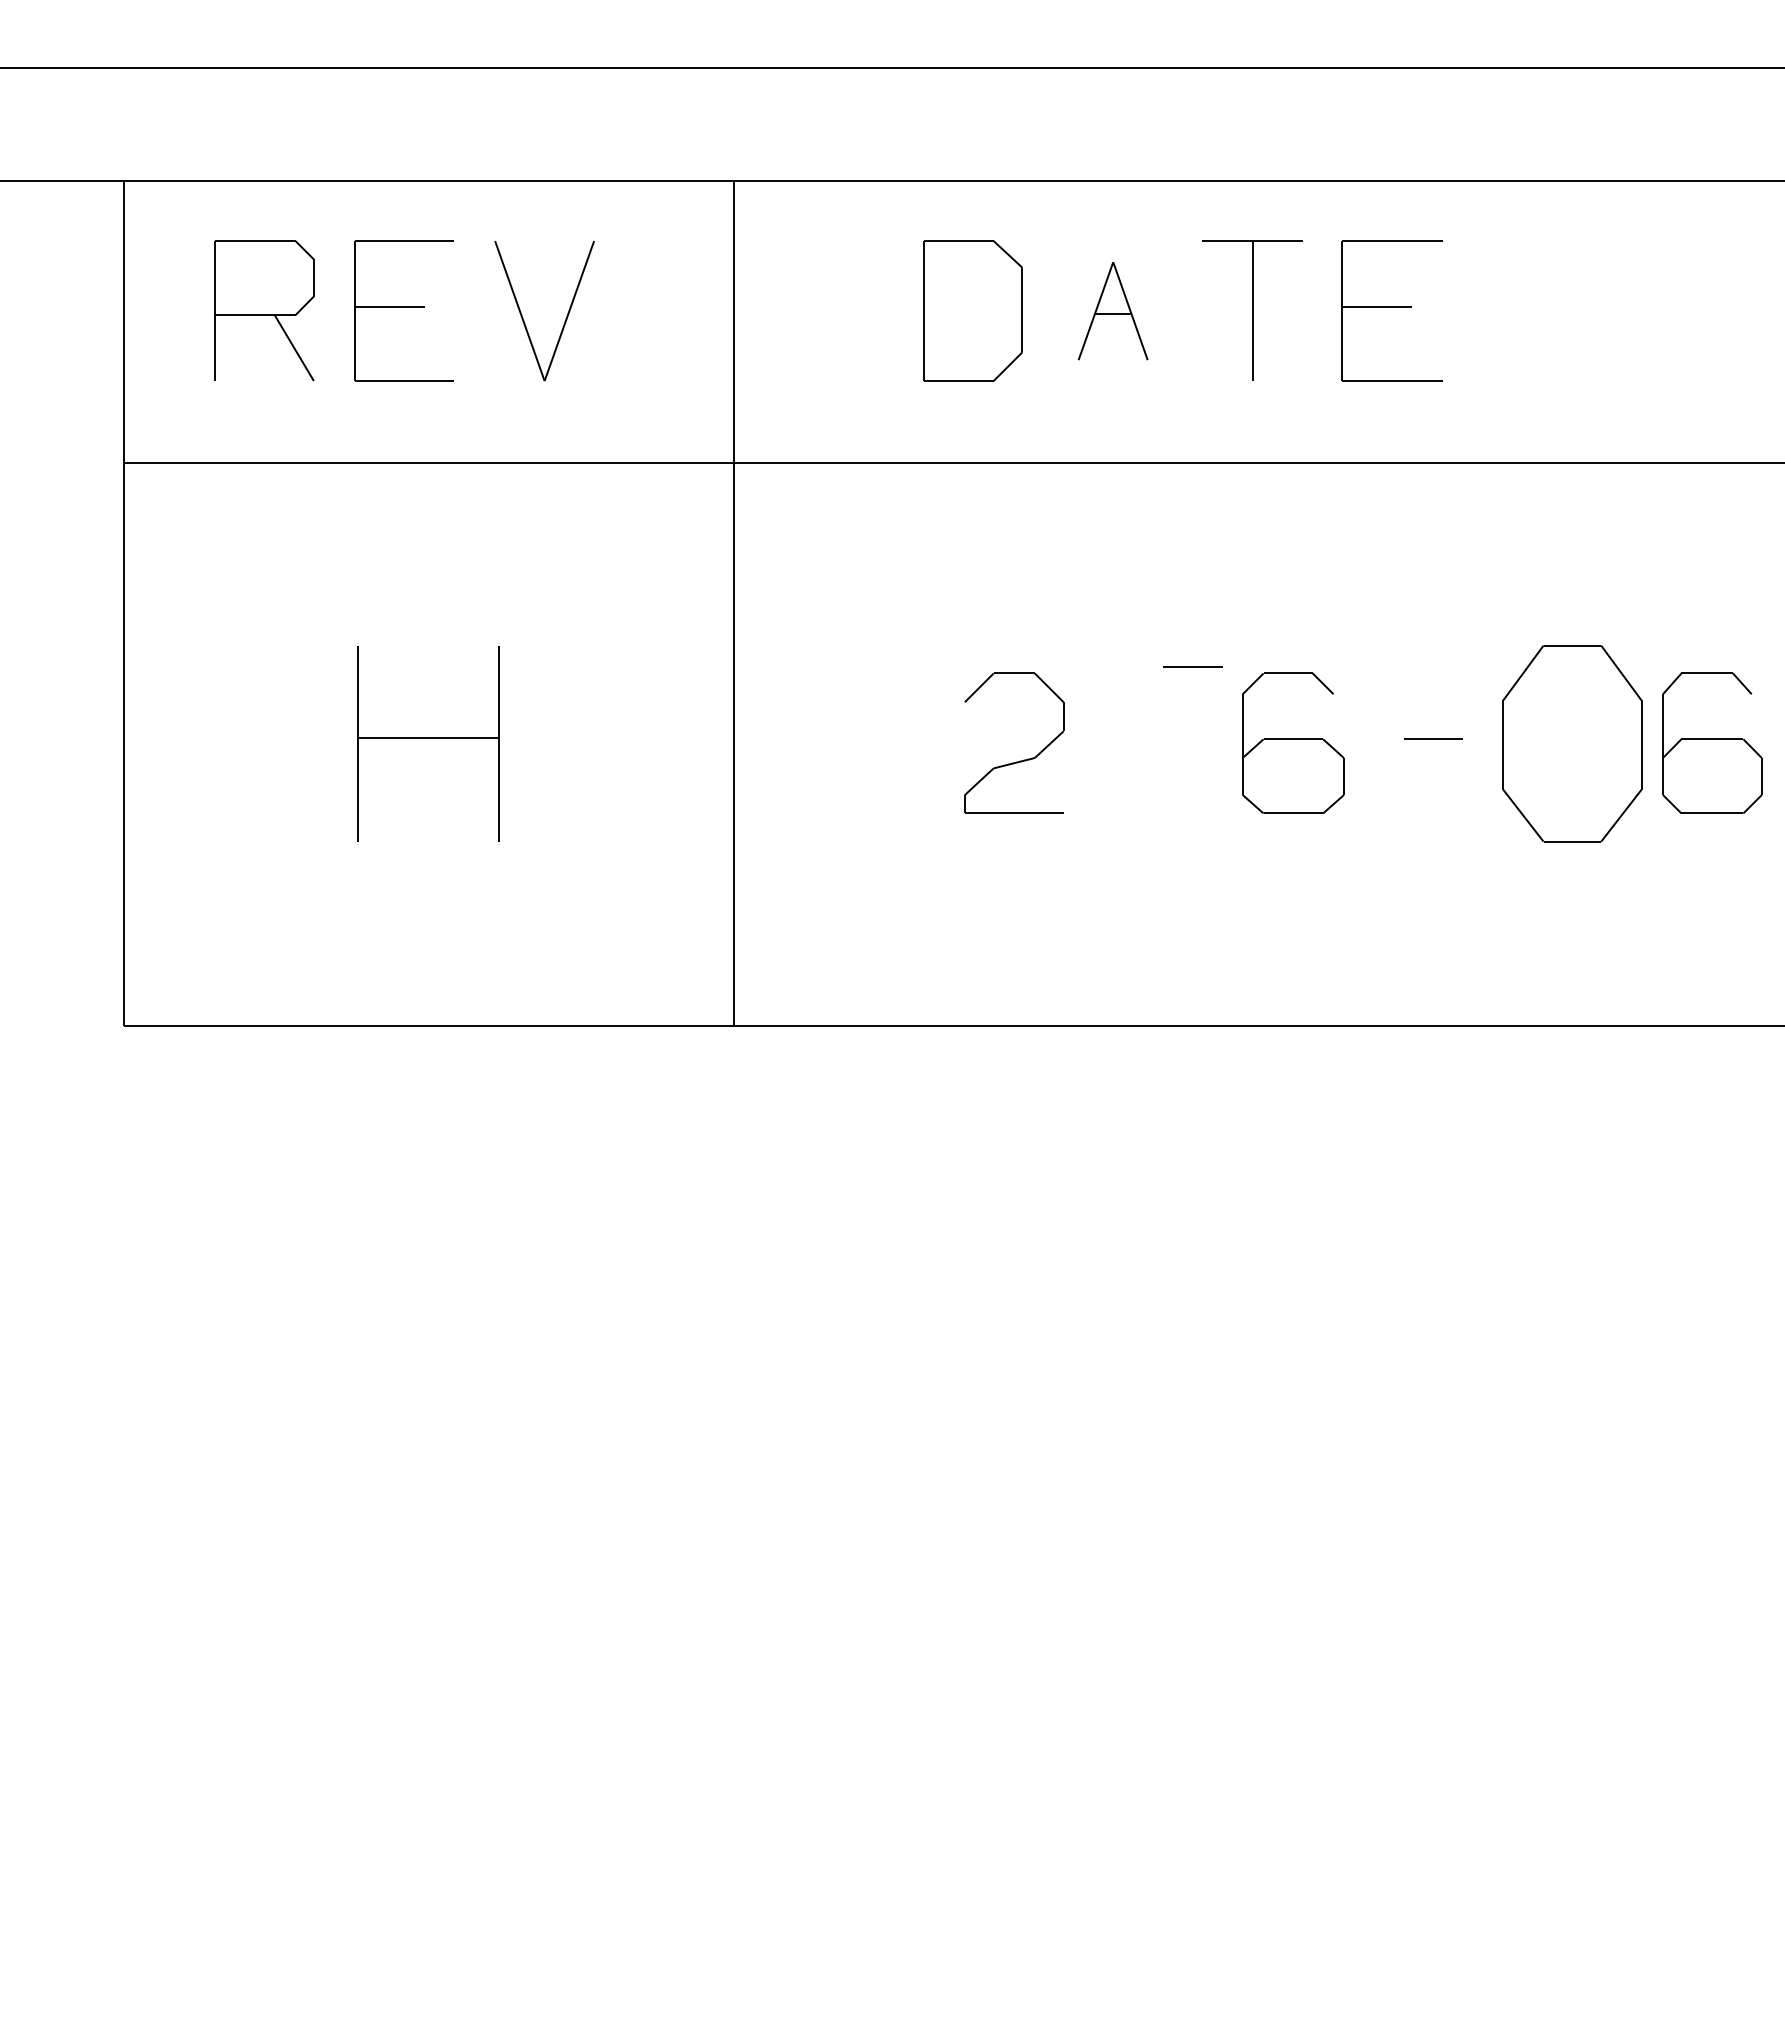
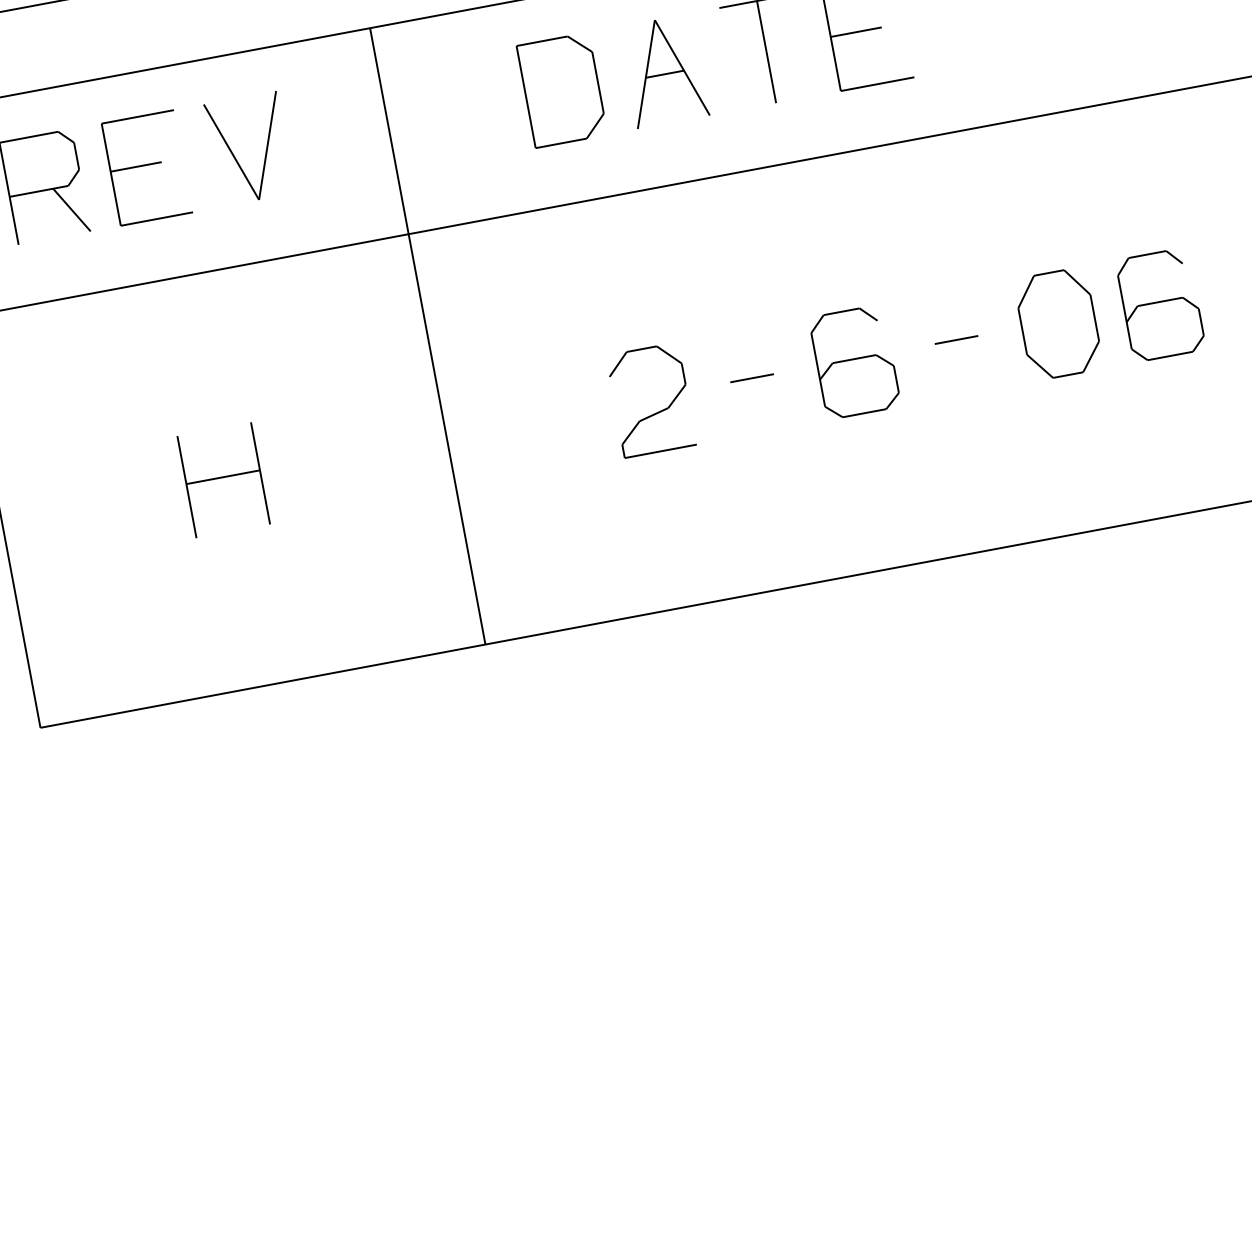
part: (1113, 311) -> (664, 71), size x1.43
line: (1192, 666) -> (751, 377), moved
part: (428, 742) -> (223, 479), size x0.71
part: (1572, 742) -> (1058, 323), size x0.71

